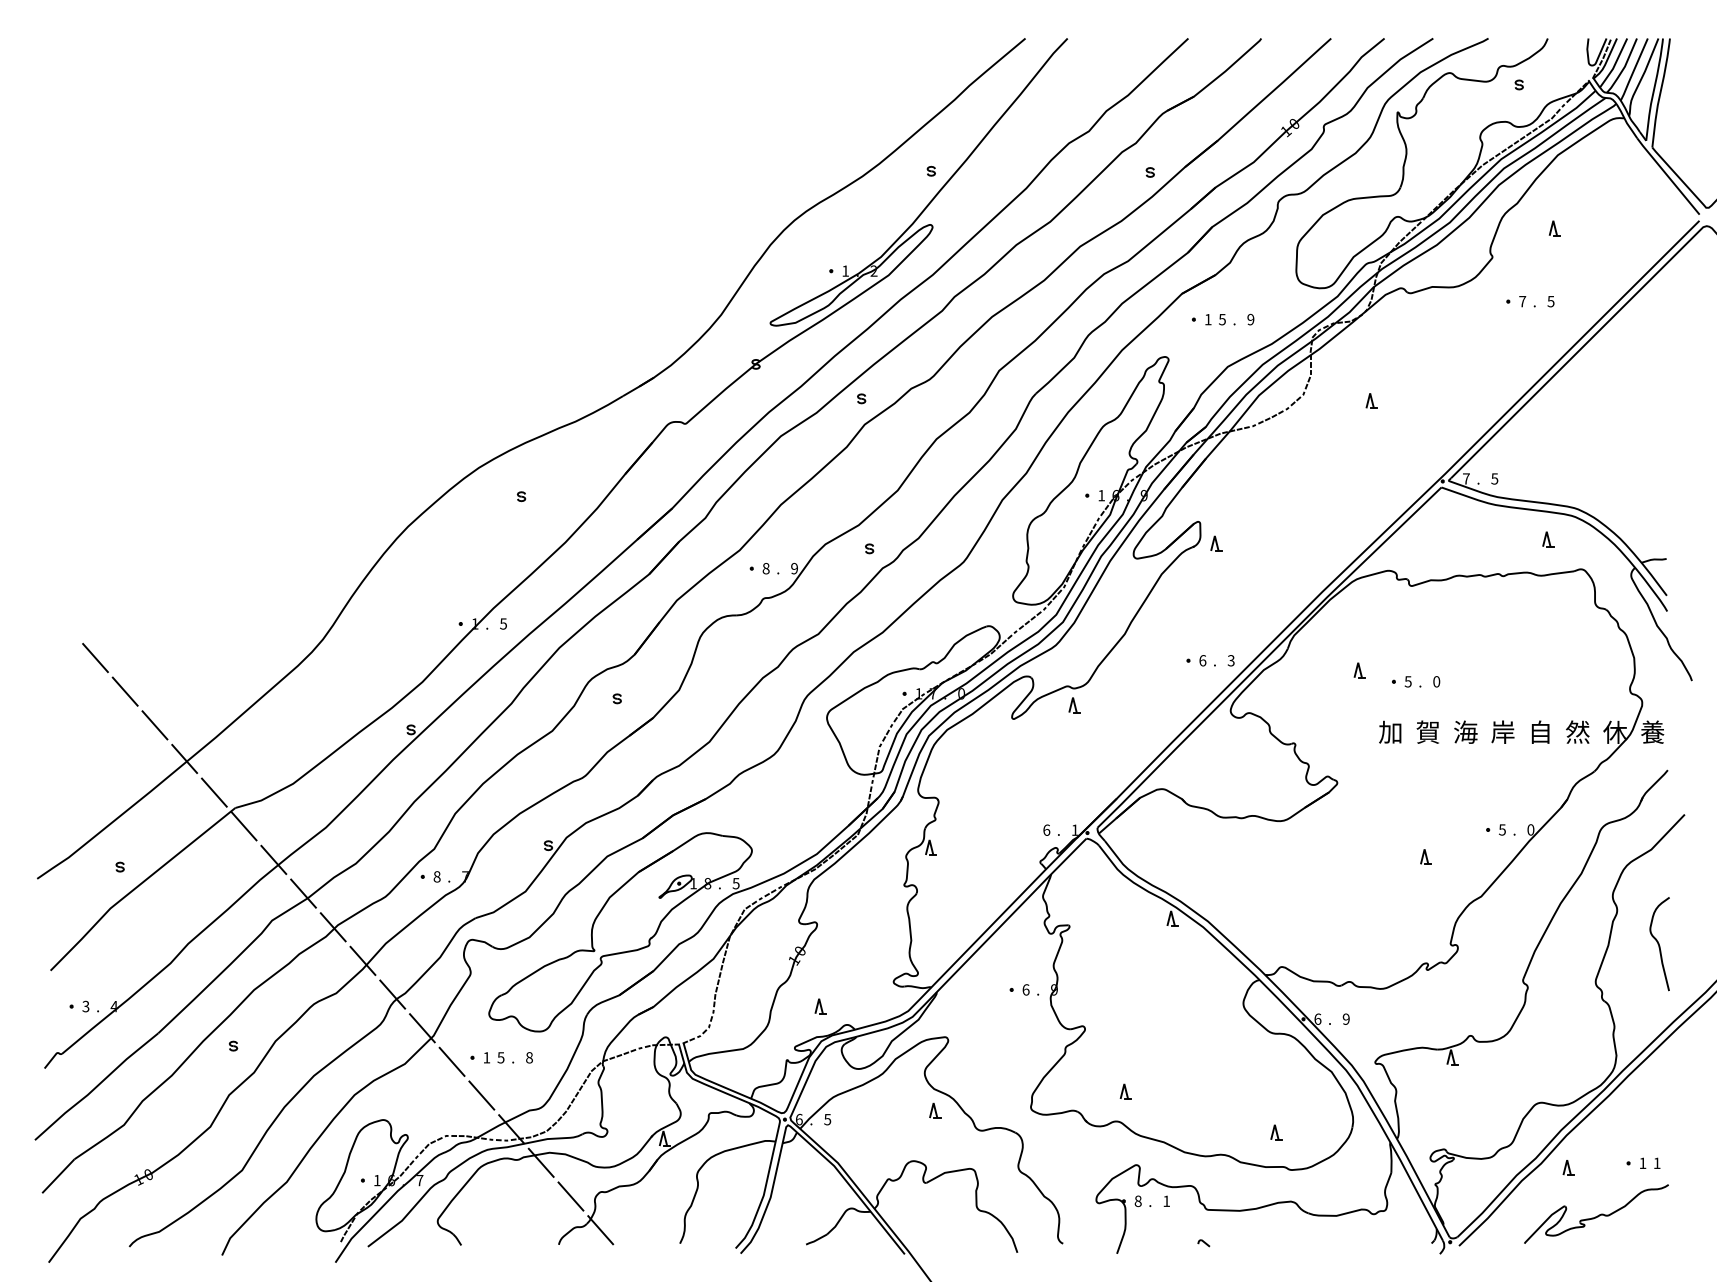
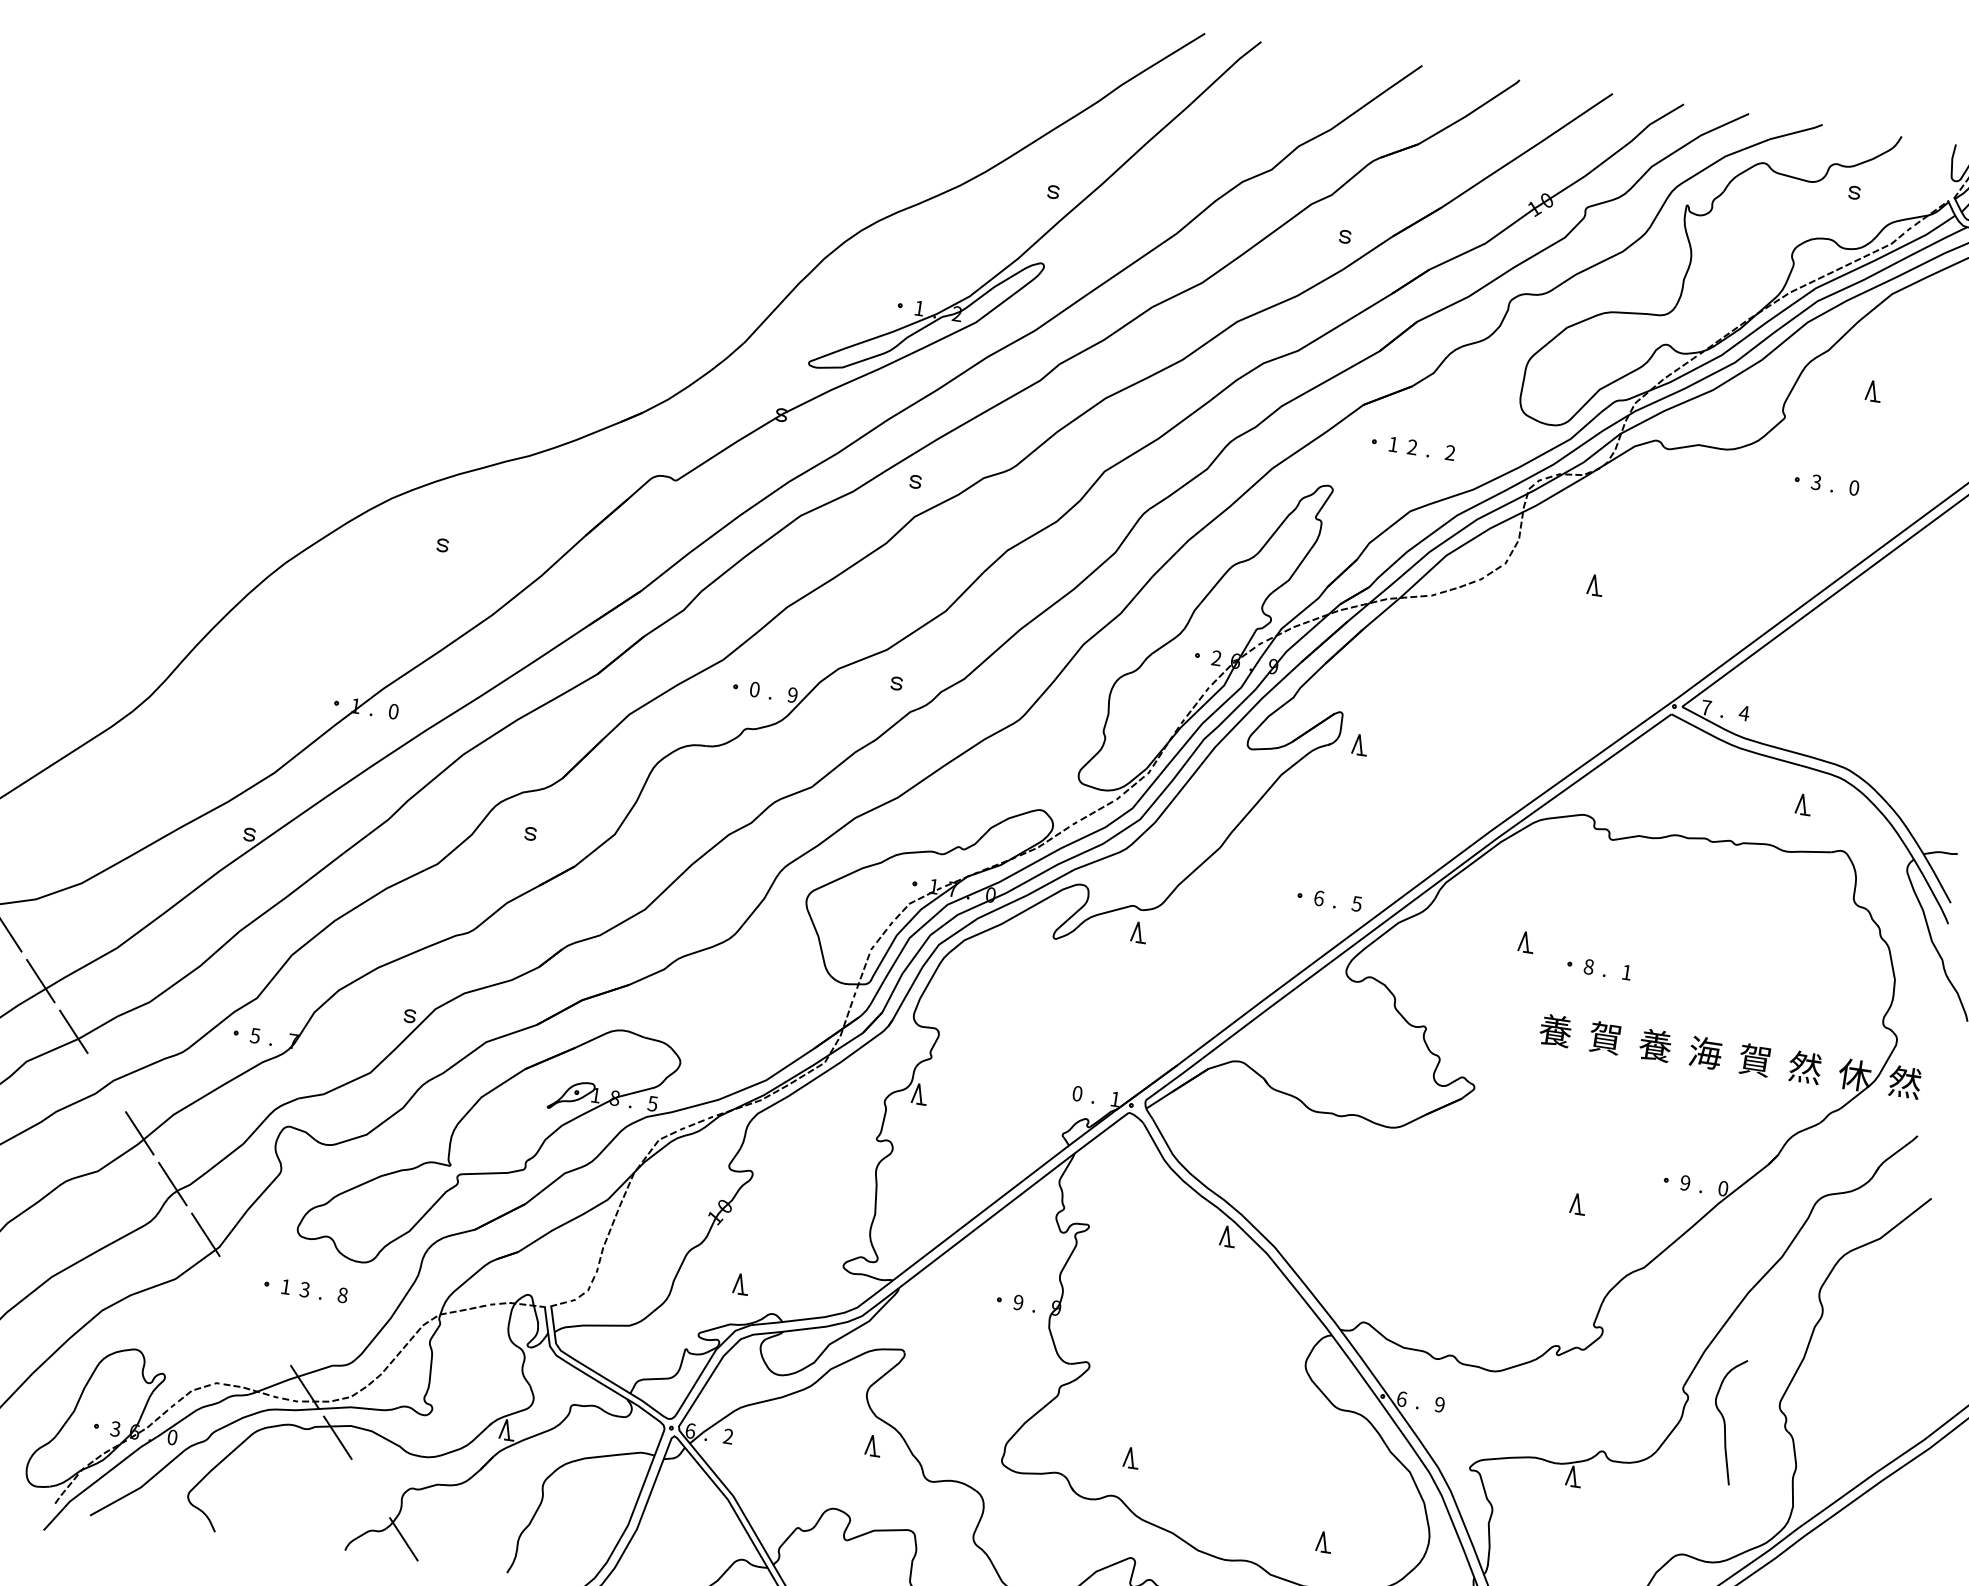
text: (1522, 301) -> (1816, 482), 7 -> 3
text: (1550, 301) -> (1853, 487), 5 -> 0
text: (1222, 319) -> (1412, 447), 5 -> 2
text: (1250, 319) -> (1449, 452), 9 -> 2
text: (1494, 478) -> (1744, 712), 5 -> 4
text: (1101, 495) -> (1216, 658), 1 -> 2
text: (765, 568) -> (753, 689), 8 -> 0
text: (503, 623) -> (393, 710), 5 -> 0
text: (1231, 660) -> (1357, 903), 3 -> 5
text: (1407, 681) -> (1587, 966), 5 -> 8
text: (1436, 681) -> (1626, 972), 0 -> 1
text: (1390, 731) -> (1555, 1029), 加 -> 養
text: (1465, 731) -> (1655, 1044), 海 -> 養
text: (1503, 731) -> (1706, 1051), 岸 -> 海
text: (1539, 731) -> (1754, 1059), 自 -> 賀
text: (1652, 731) -> (1904, 1081), 養 -> 然
text: (1046, 829) -> (1077, 1092), 6 -> 0
text: (1501, 829) -> (1684, 1182), 5 -> 9
text: (436, 876) -> (254, 1035), 8 -> 5
line: (332, 927) -> (105, 1082), removed
curve: (1659, 944) -> (1725, 1421), moved
text: (1025, 989) -> (1017, 1301), 6 -> 9
text: (501, 1057) -> (305, 1289), 5 -> 3
line: (451, 1061) -> (238, 1284), removed
line: (481, 1095) -> (271, 1336), removed
text: (827, 1119) -> (728, 1436), 5 -> 2
text: (376, 1180) -> (114, 1428), 1 -> 3
text: (419, 1180) -> (171, 1437), 7 -> 0
line: (570, 1196) -> (370, 1488), removed

